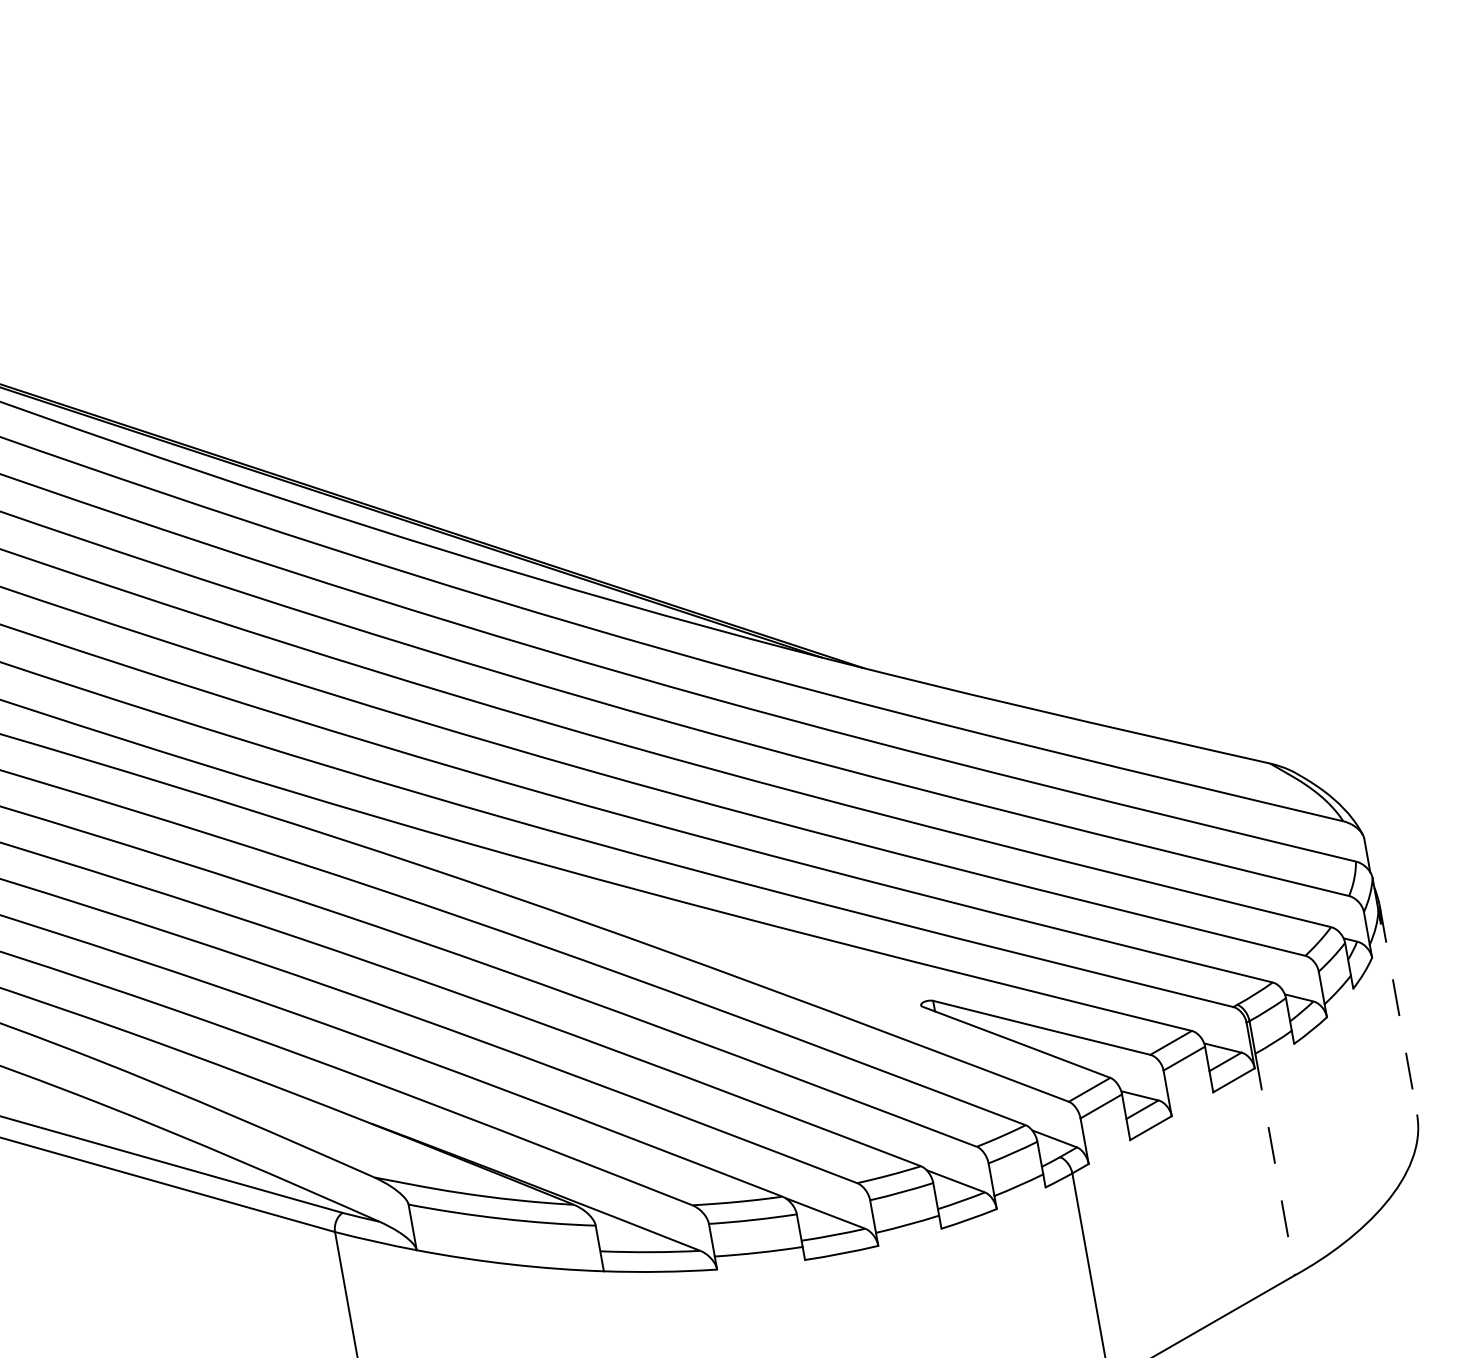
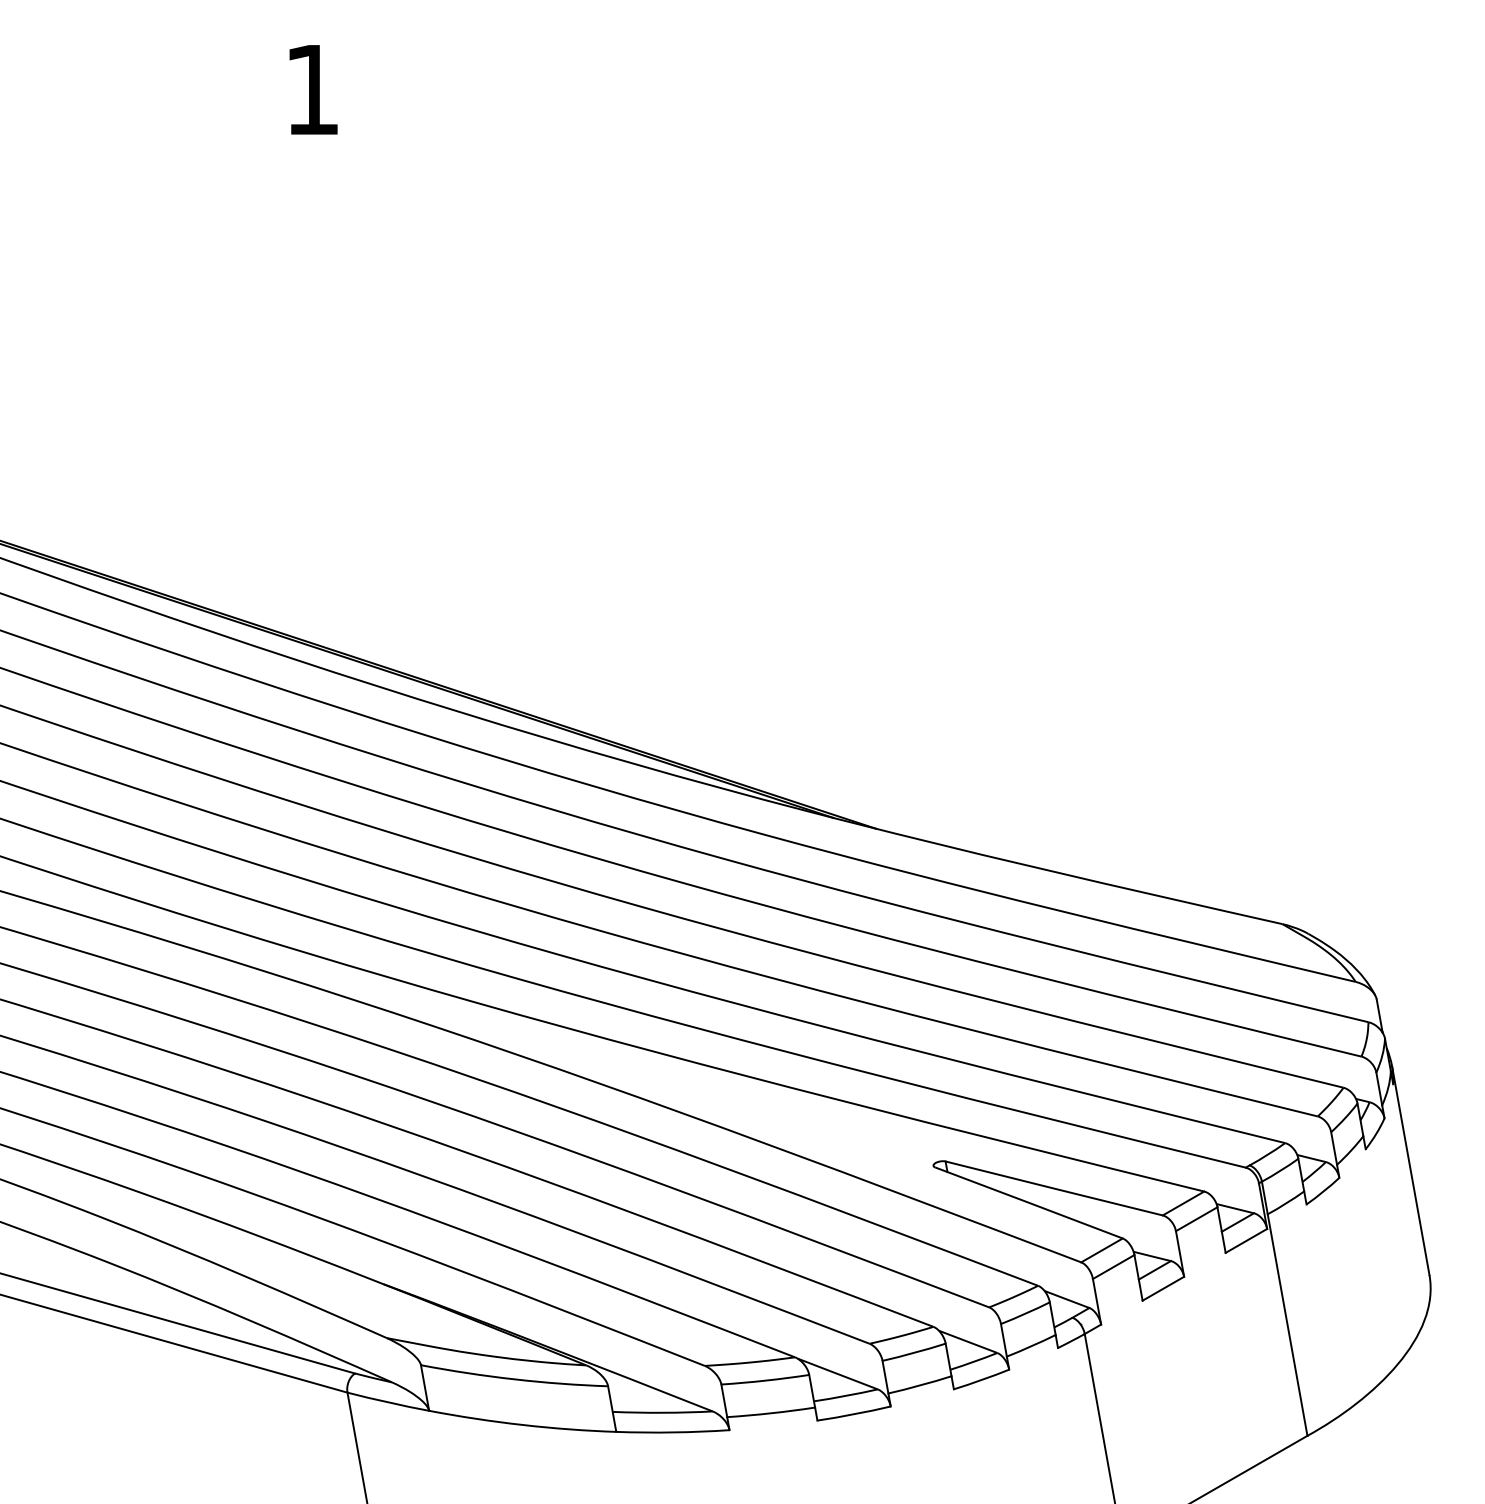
line: (1398, 1009) -> (1410, 1170), dashed -> solid
line: (1275, 1164) -> (1287, 1325), dashed -> solid

